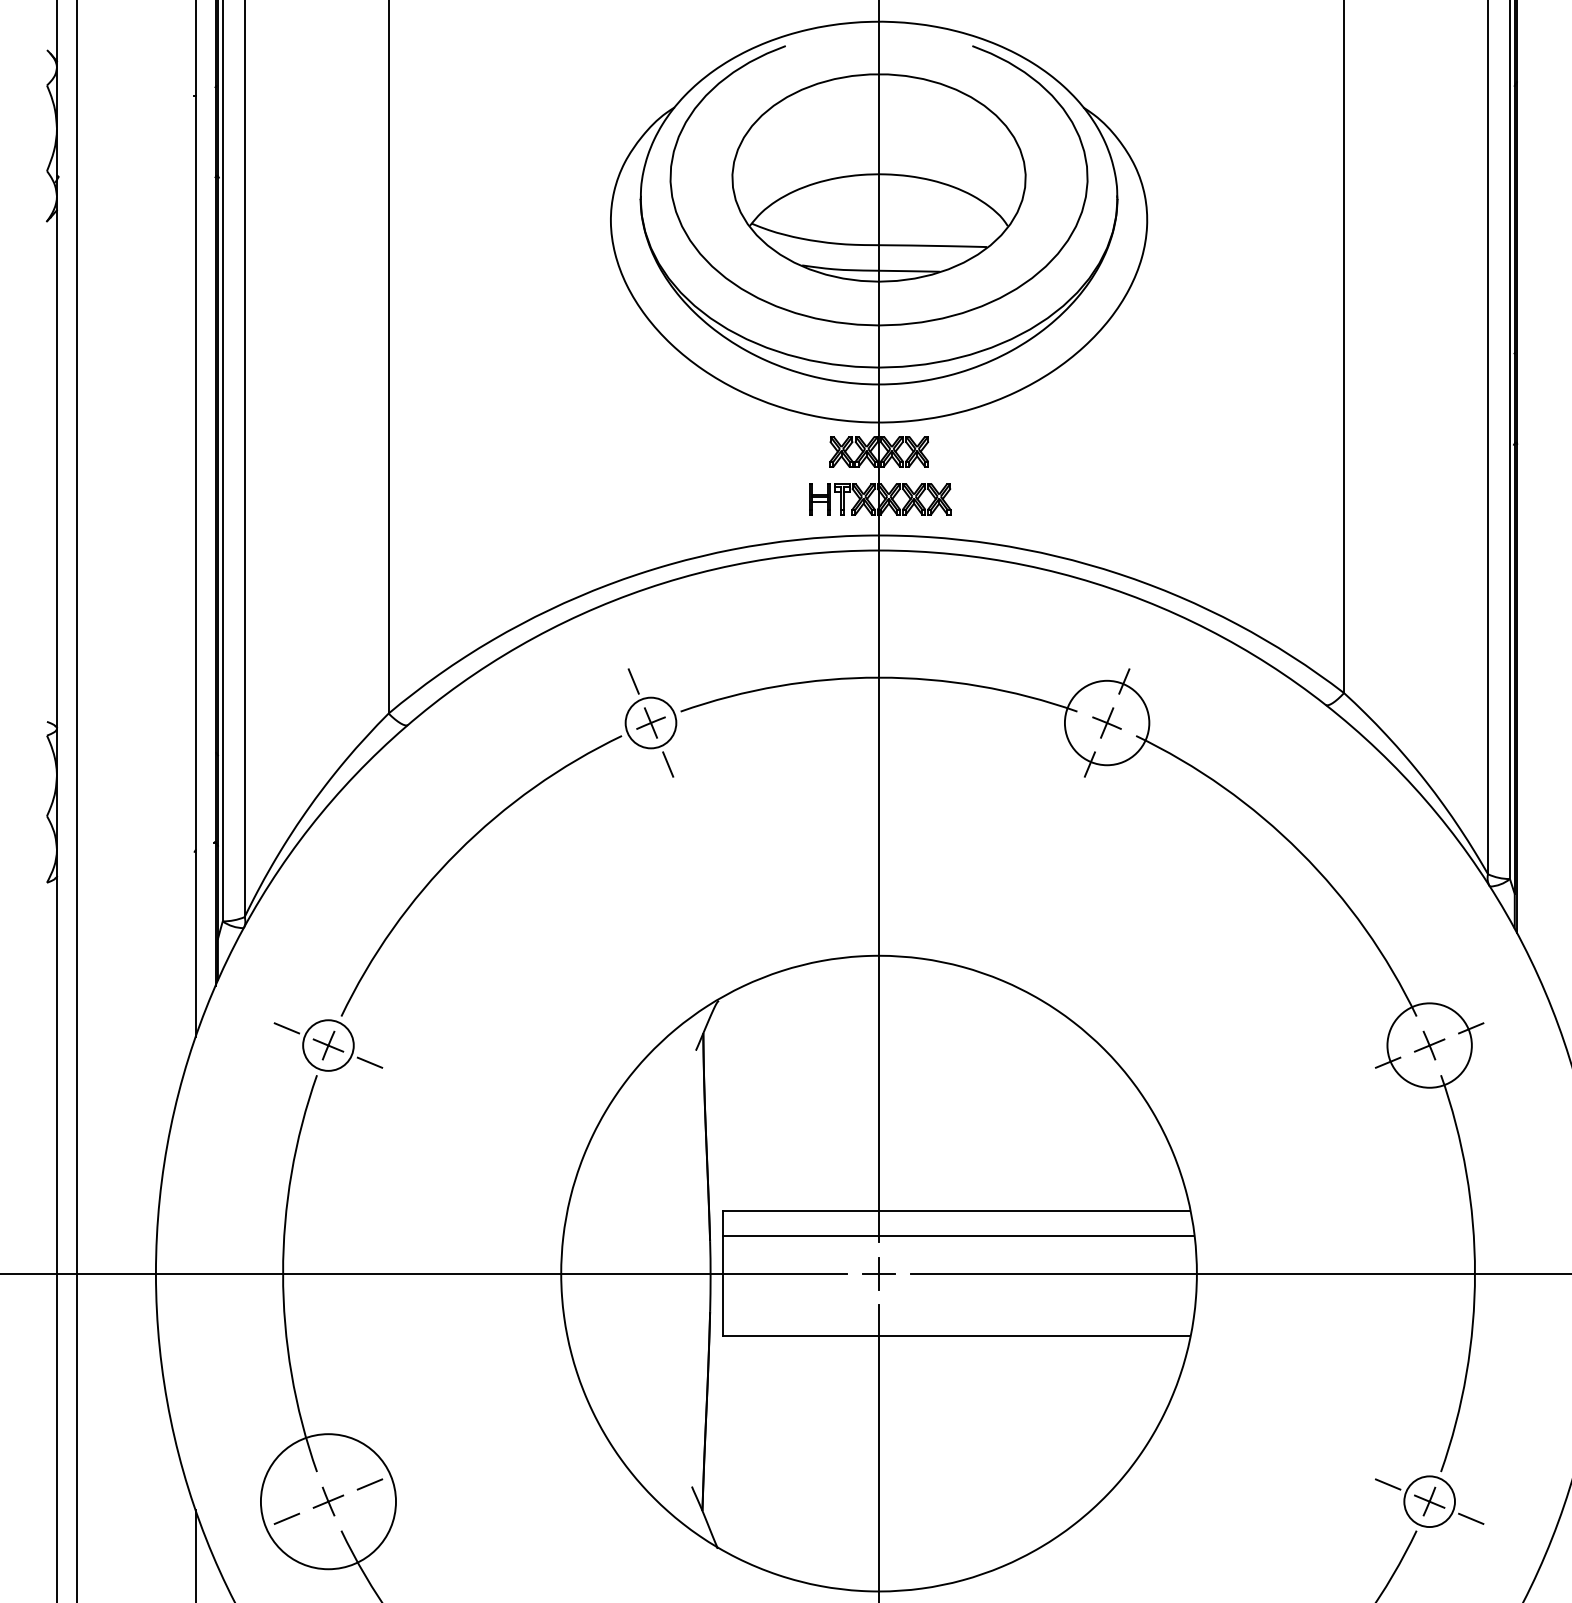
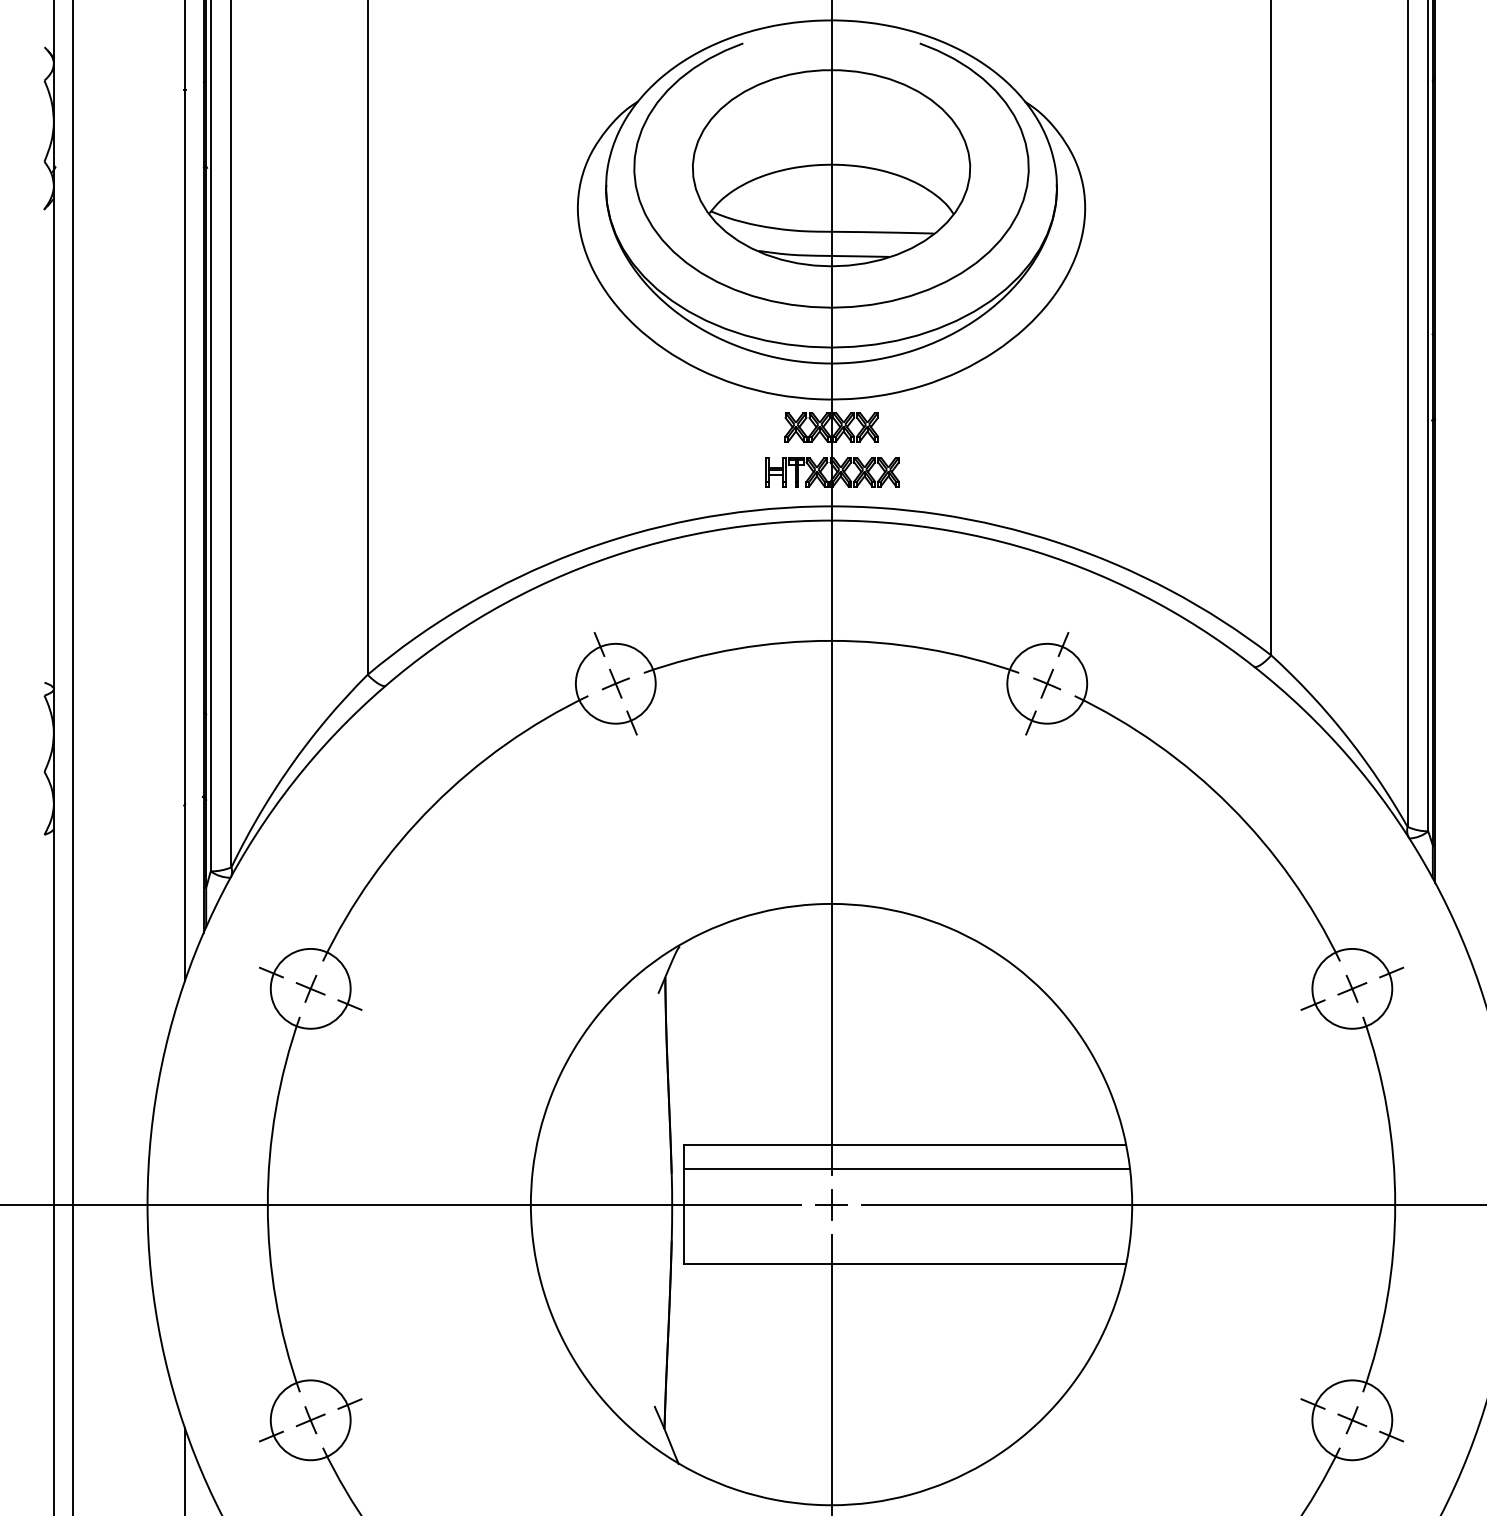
circle: (650, 722) -> (615, 683), size x1.67
circle: (328, 1045) -> (310, 988), size x1.67
circle: (328, 1501) -> (310, 1420), size x0.62
circle: (1429, 1501) -> (1352, 1420), size x1.67

